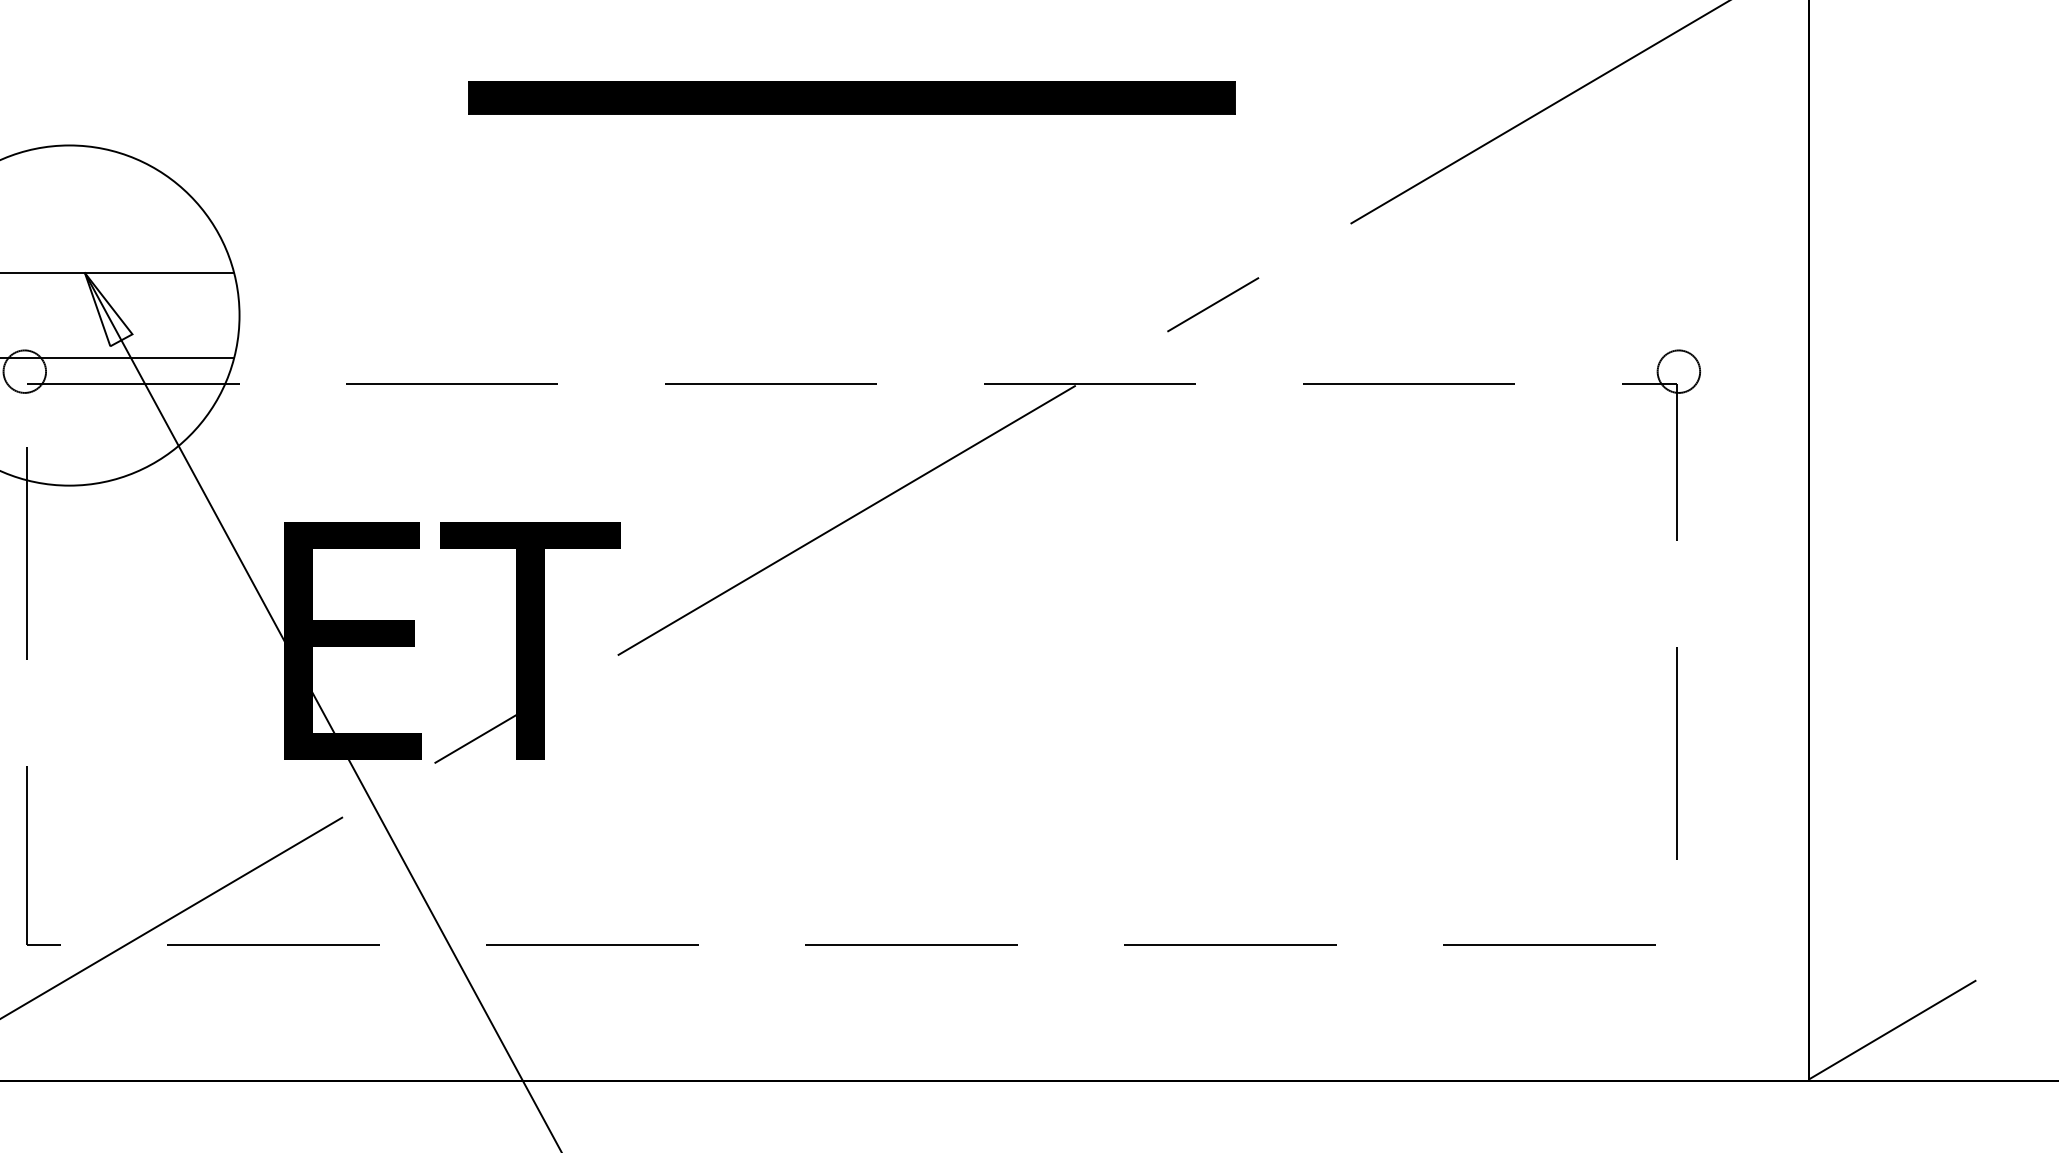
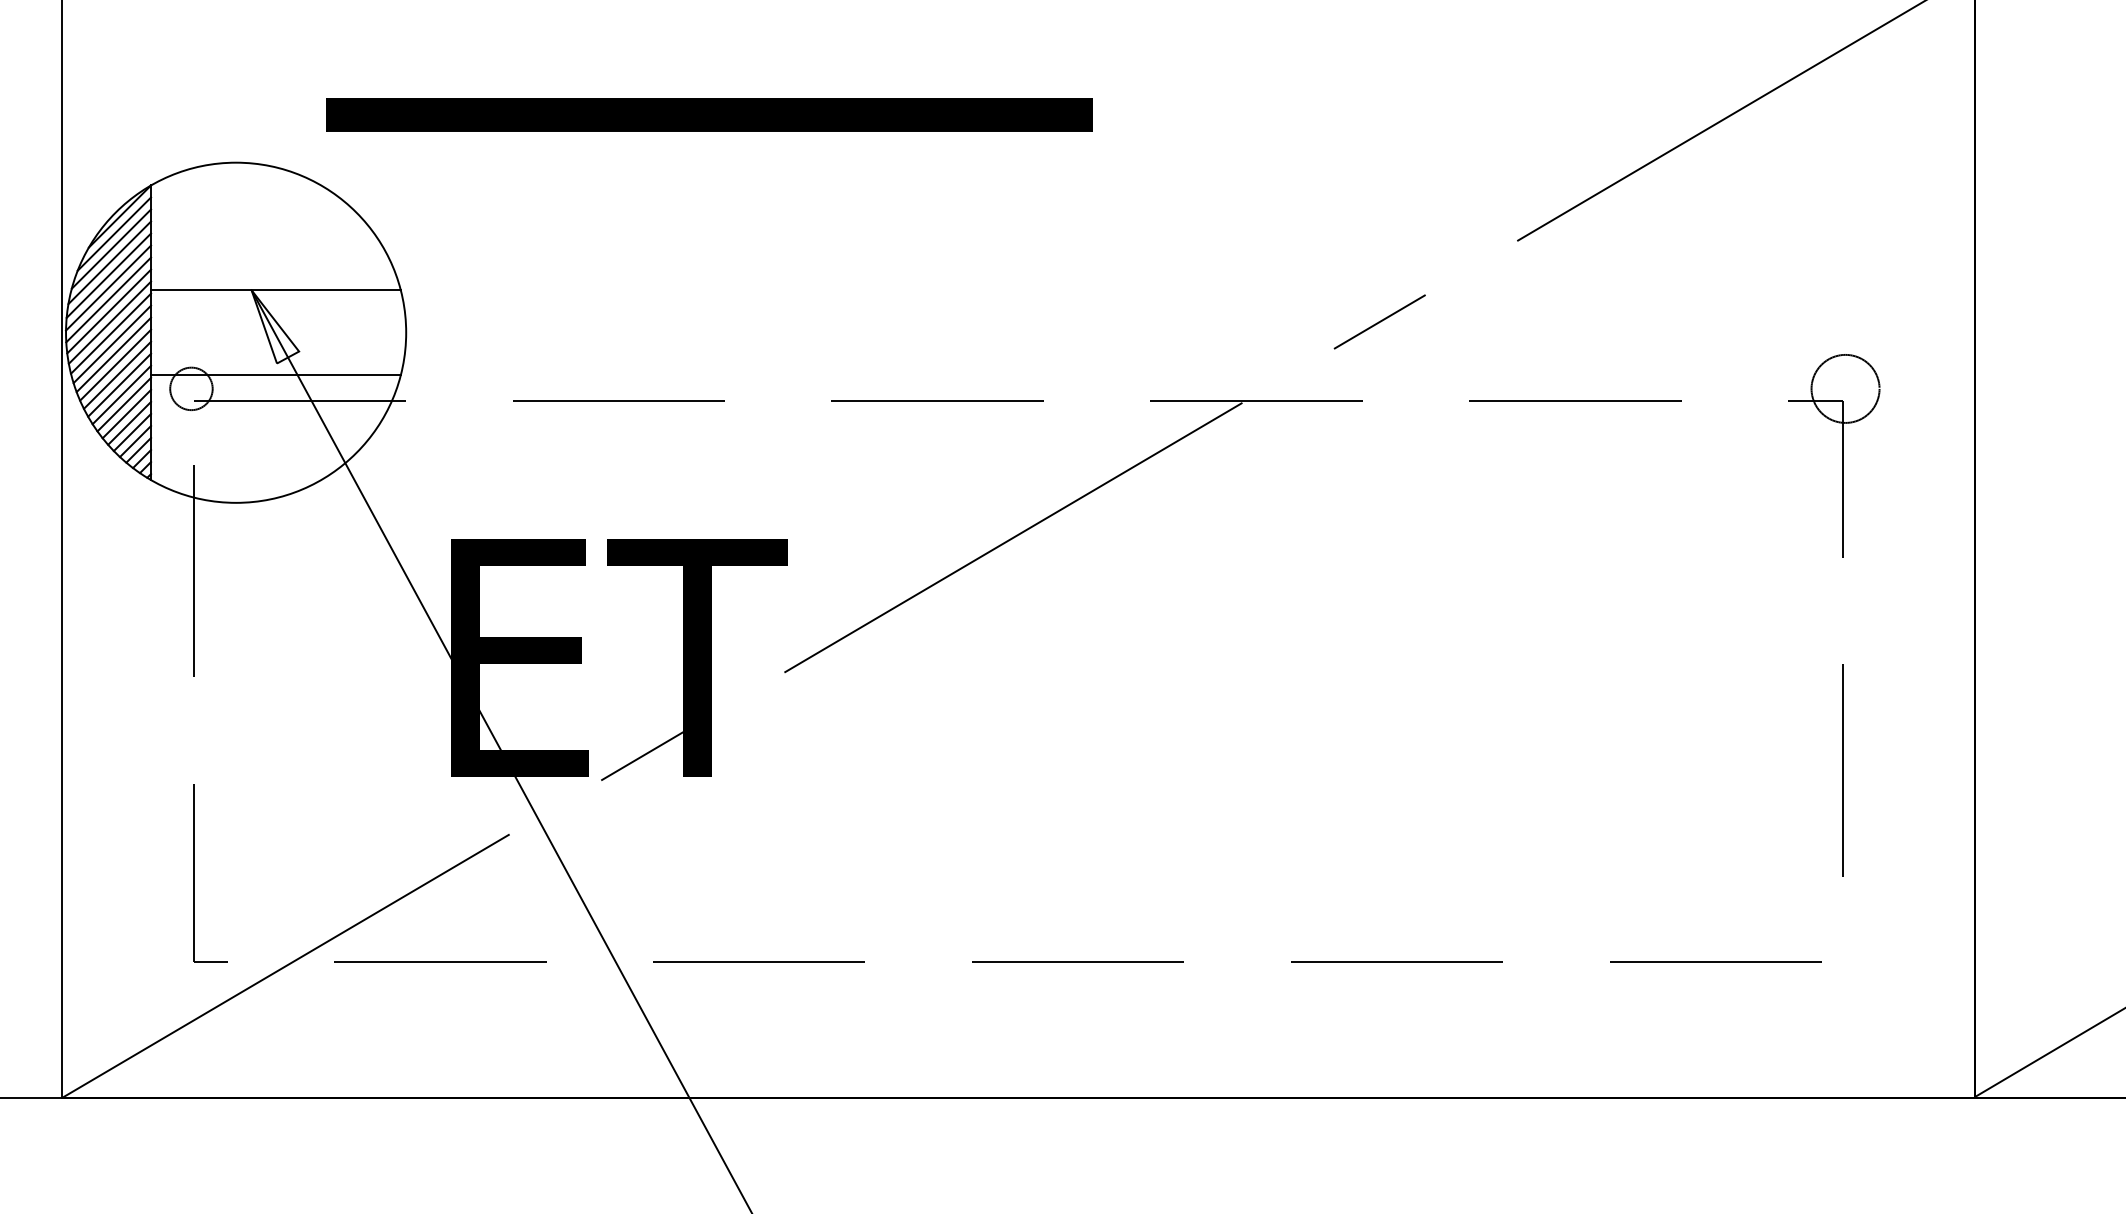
part: (851, 97) -> (709, 114), moved
circle: (1678, 371) -> (1845, 388), size x1.6

